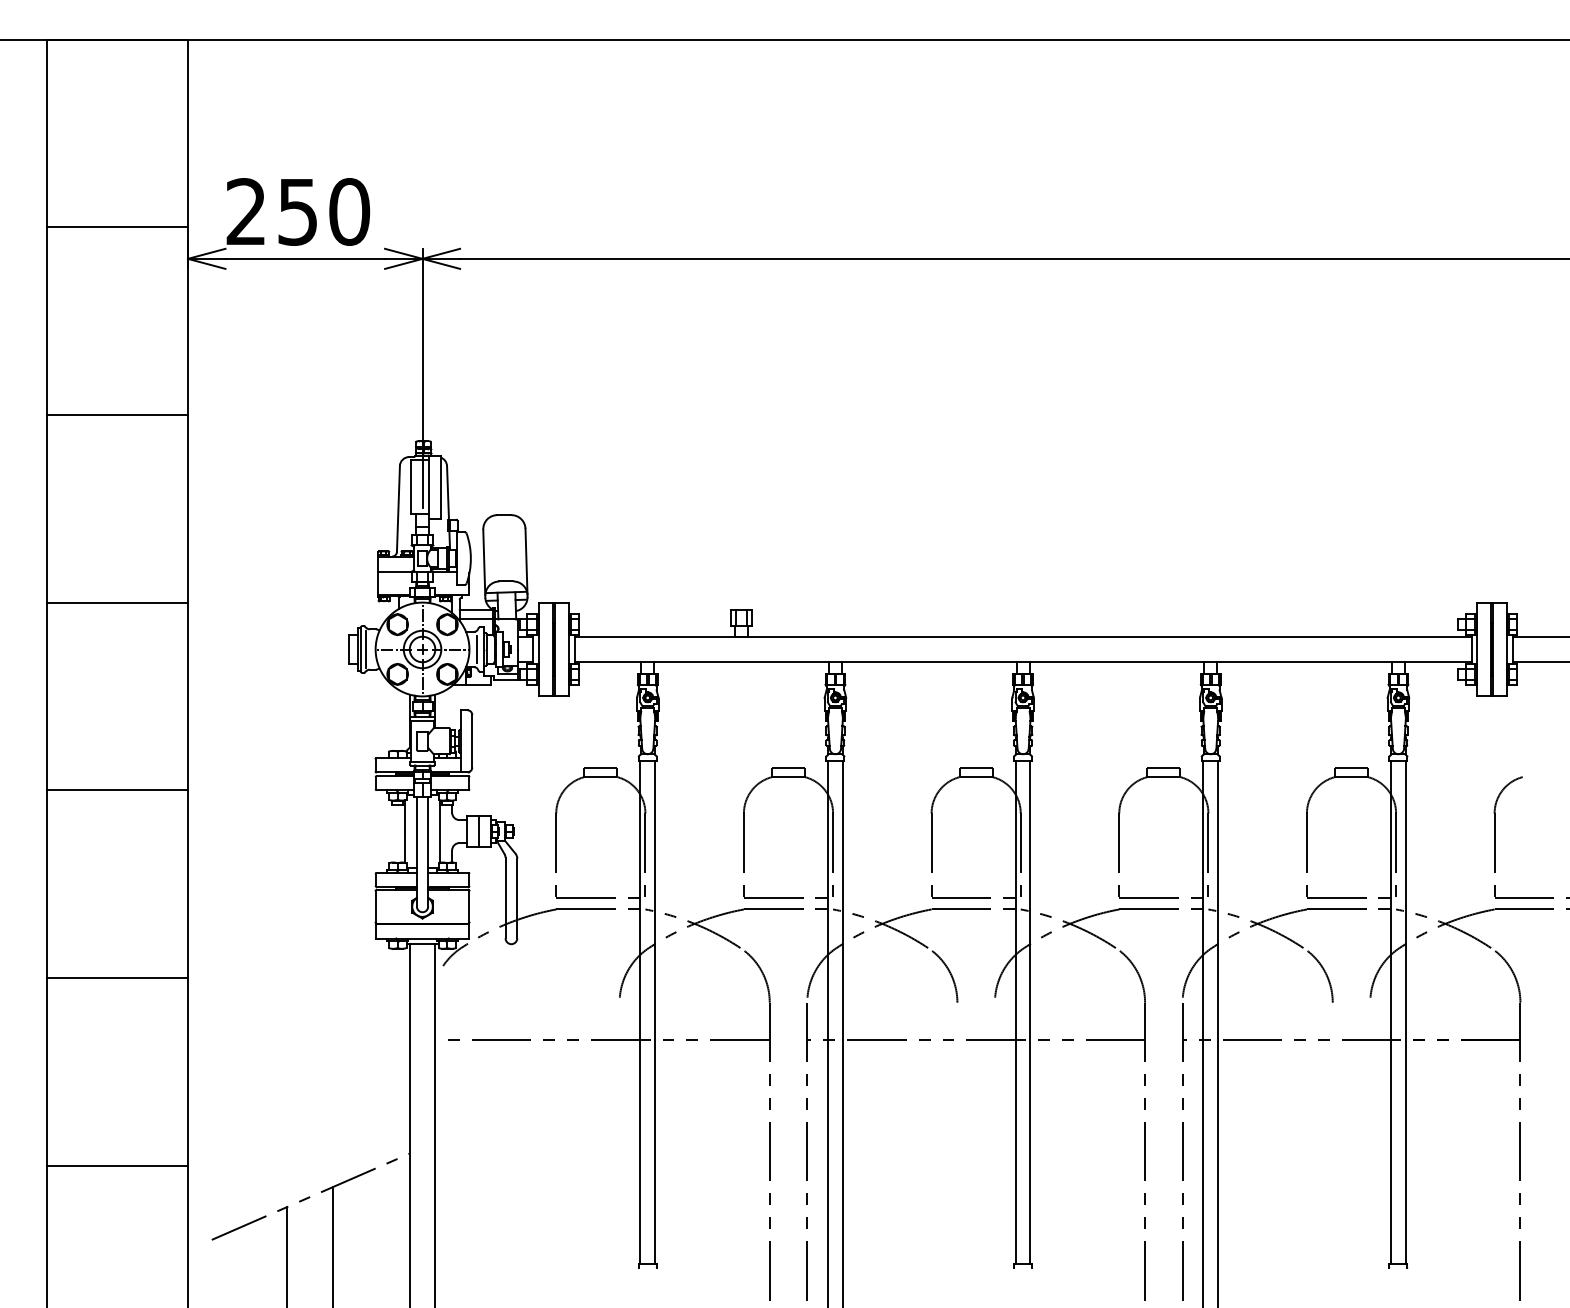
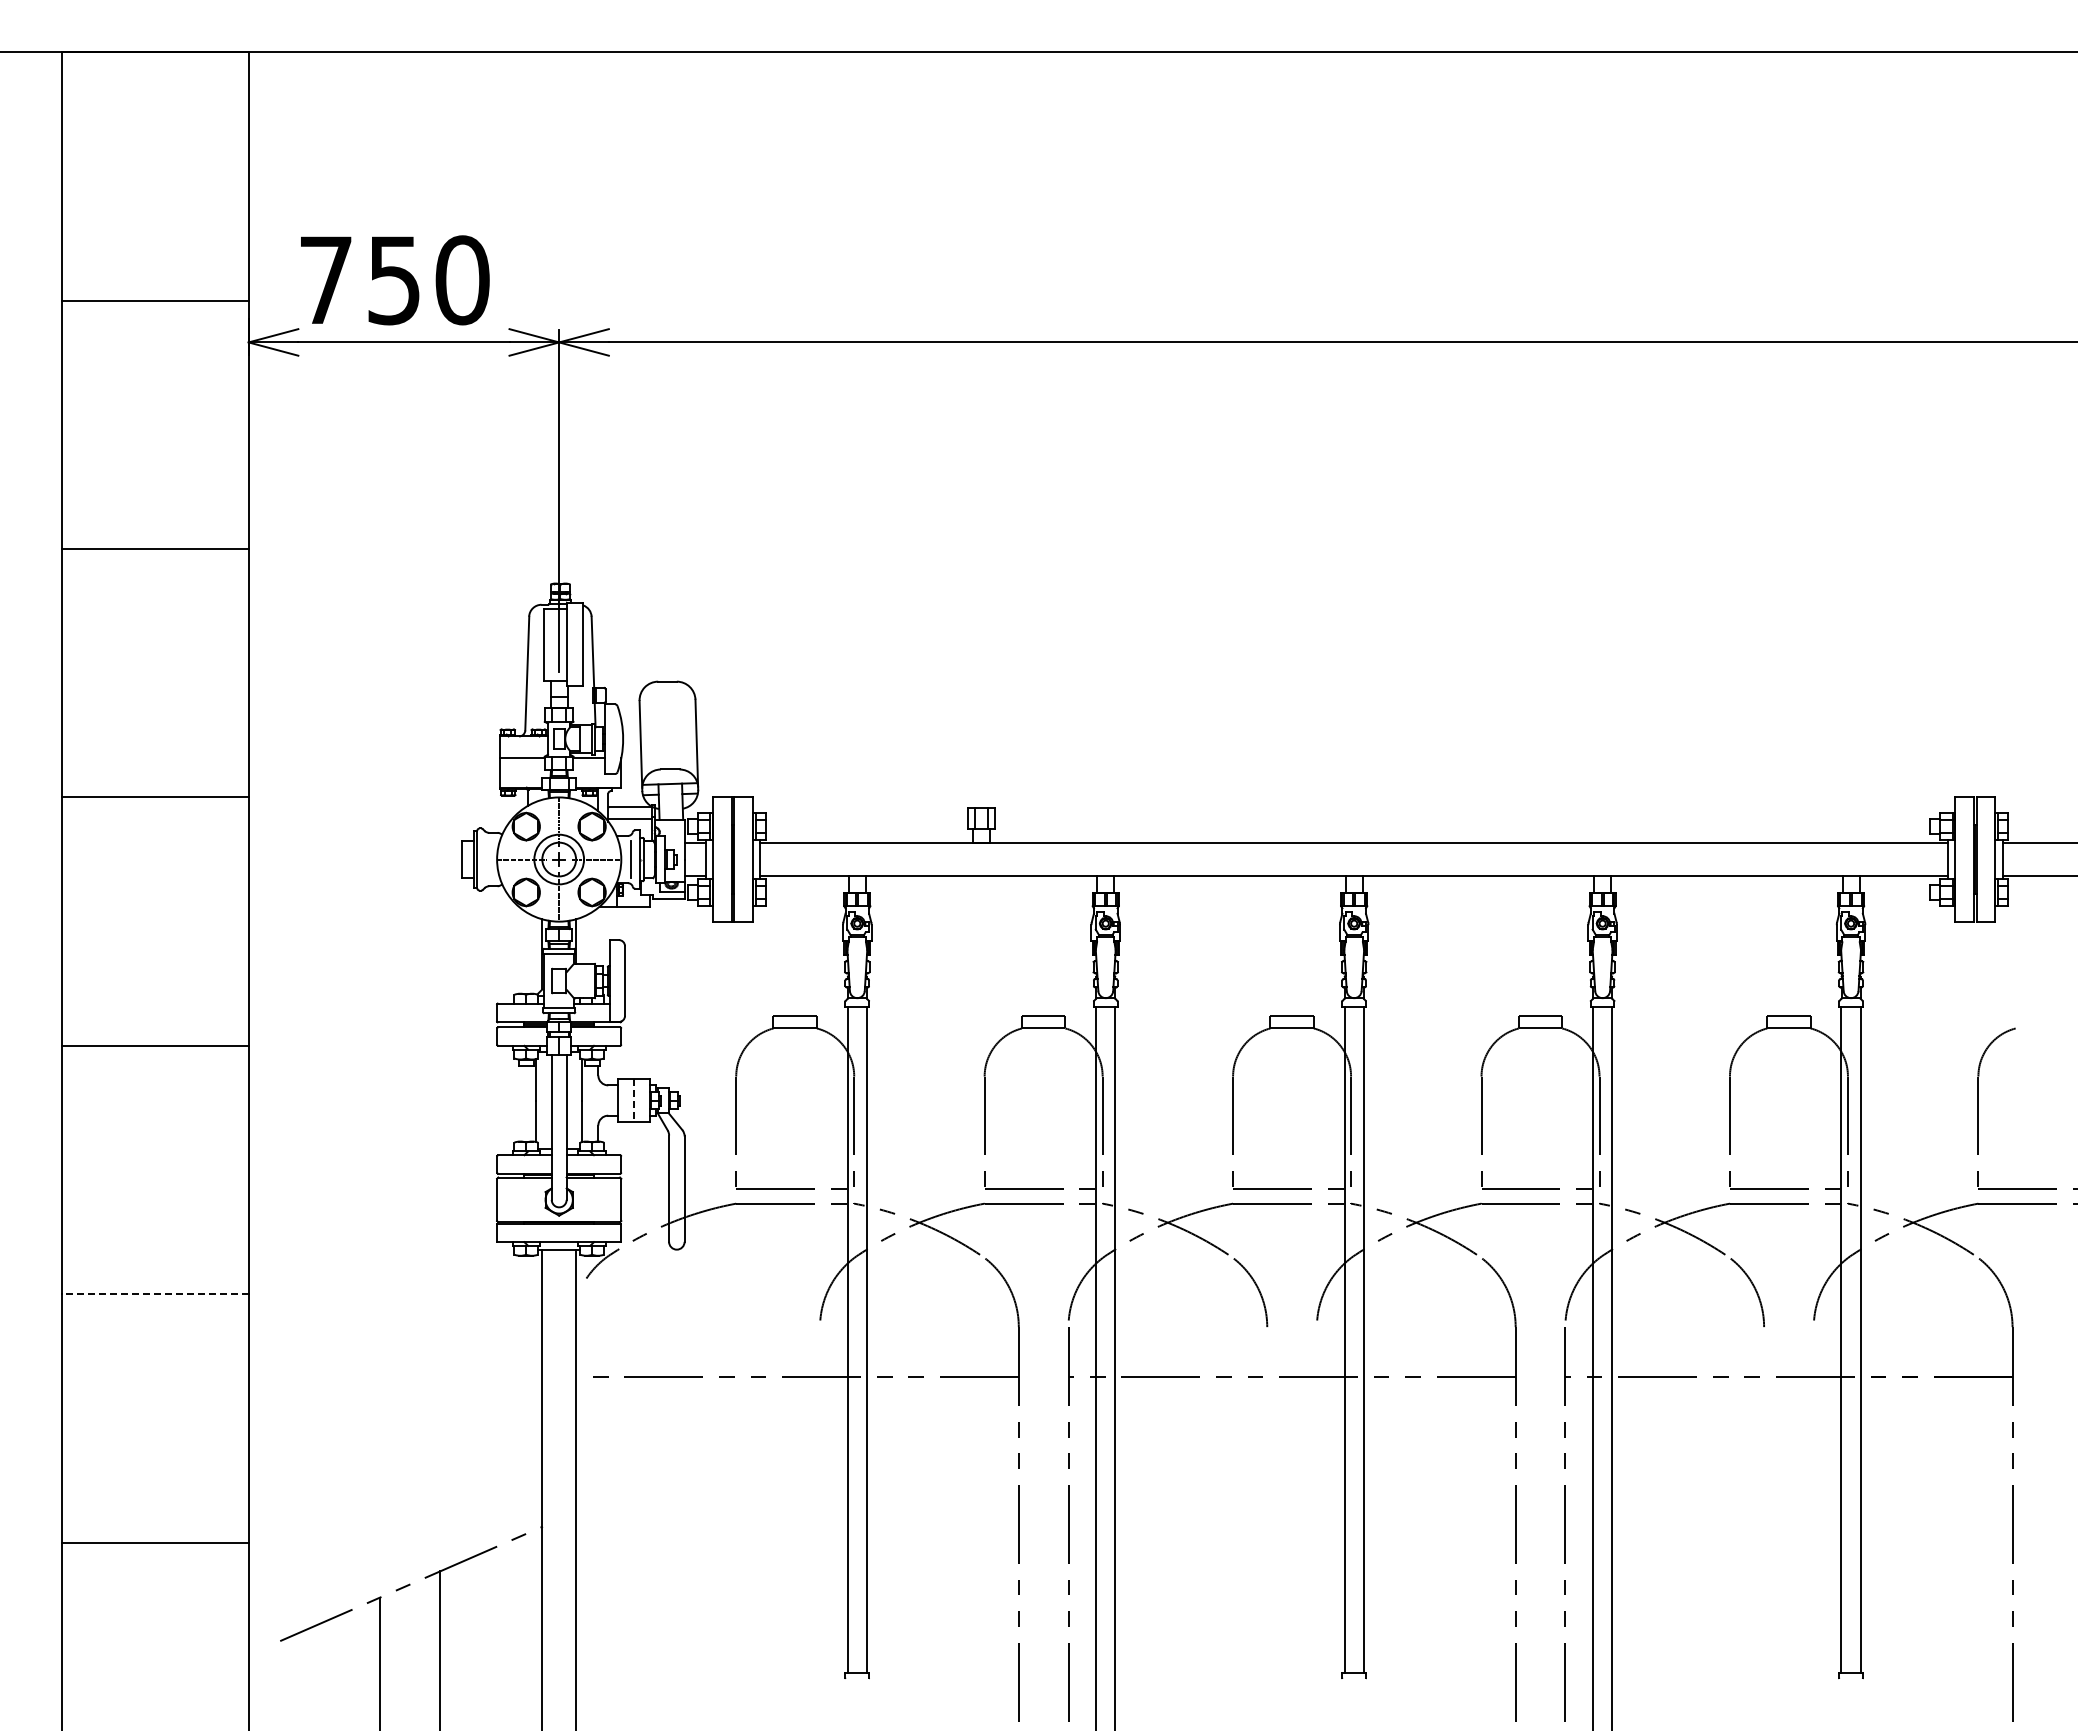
text: (246, 211) -> (325, 279), 250 -> 750
line: (366, 649) -> (484, 859), removed
line: (478, 832) -> (633, 1101), solid -> dashed
line: (117, 978) -> (155, 1294), solid -> dashed

